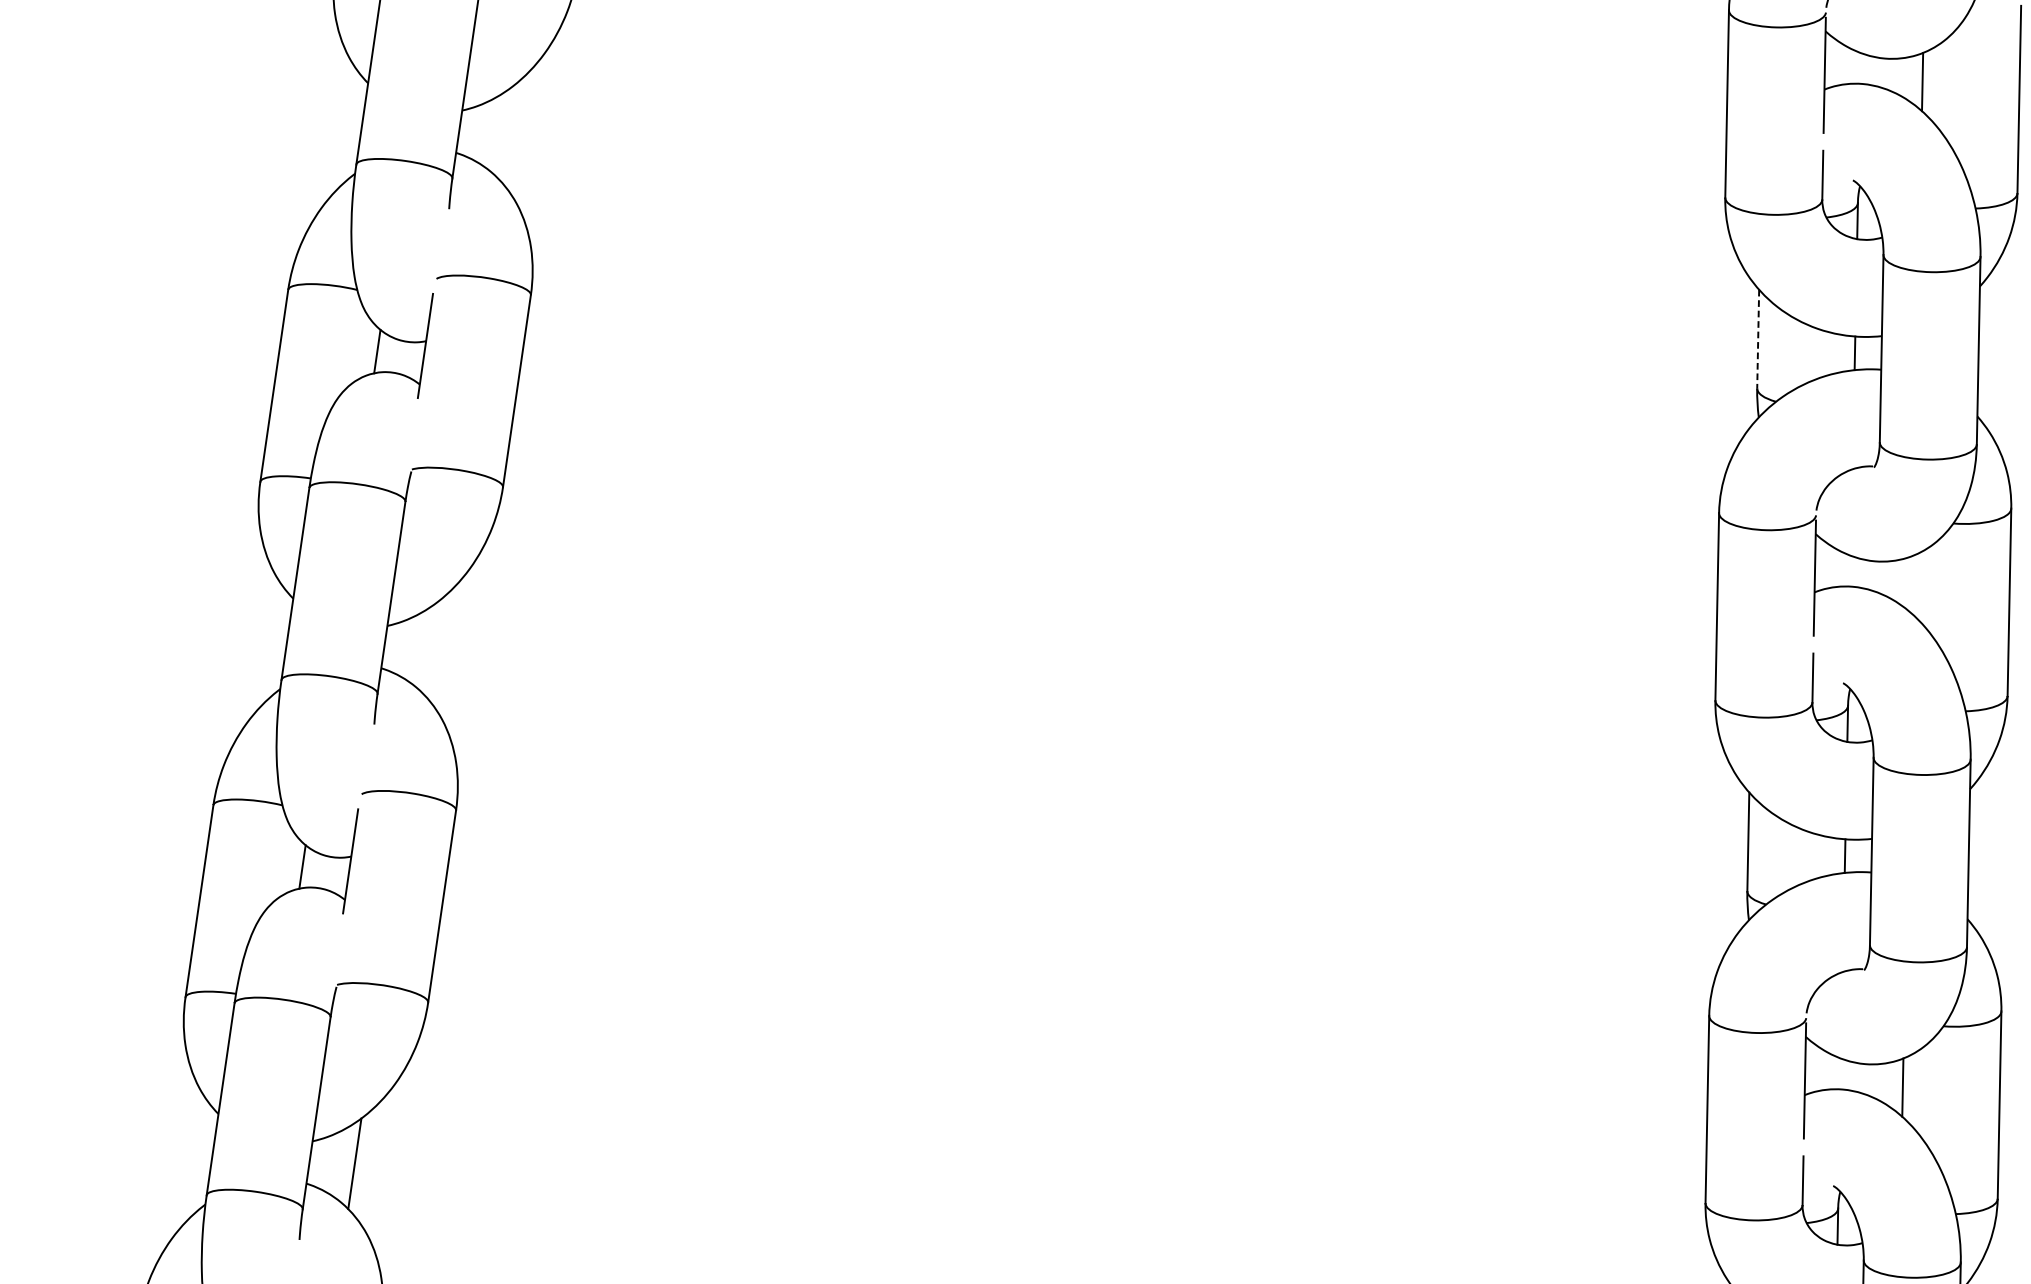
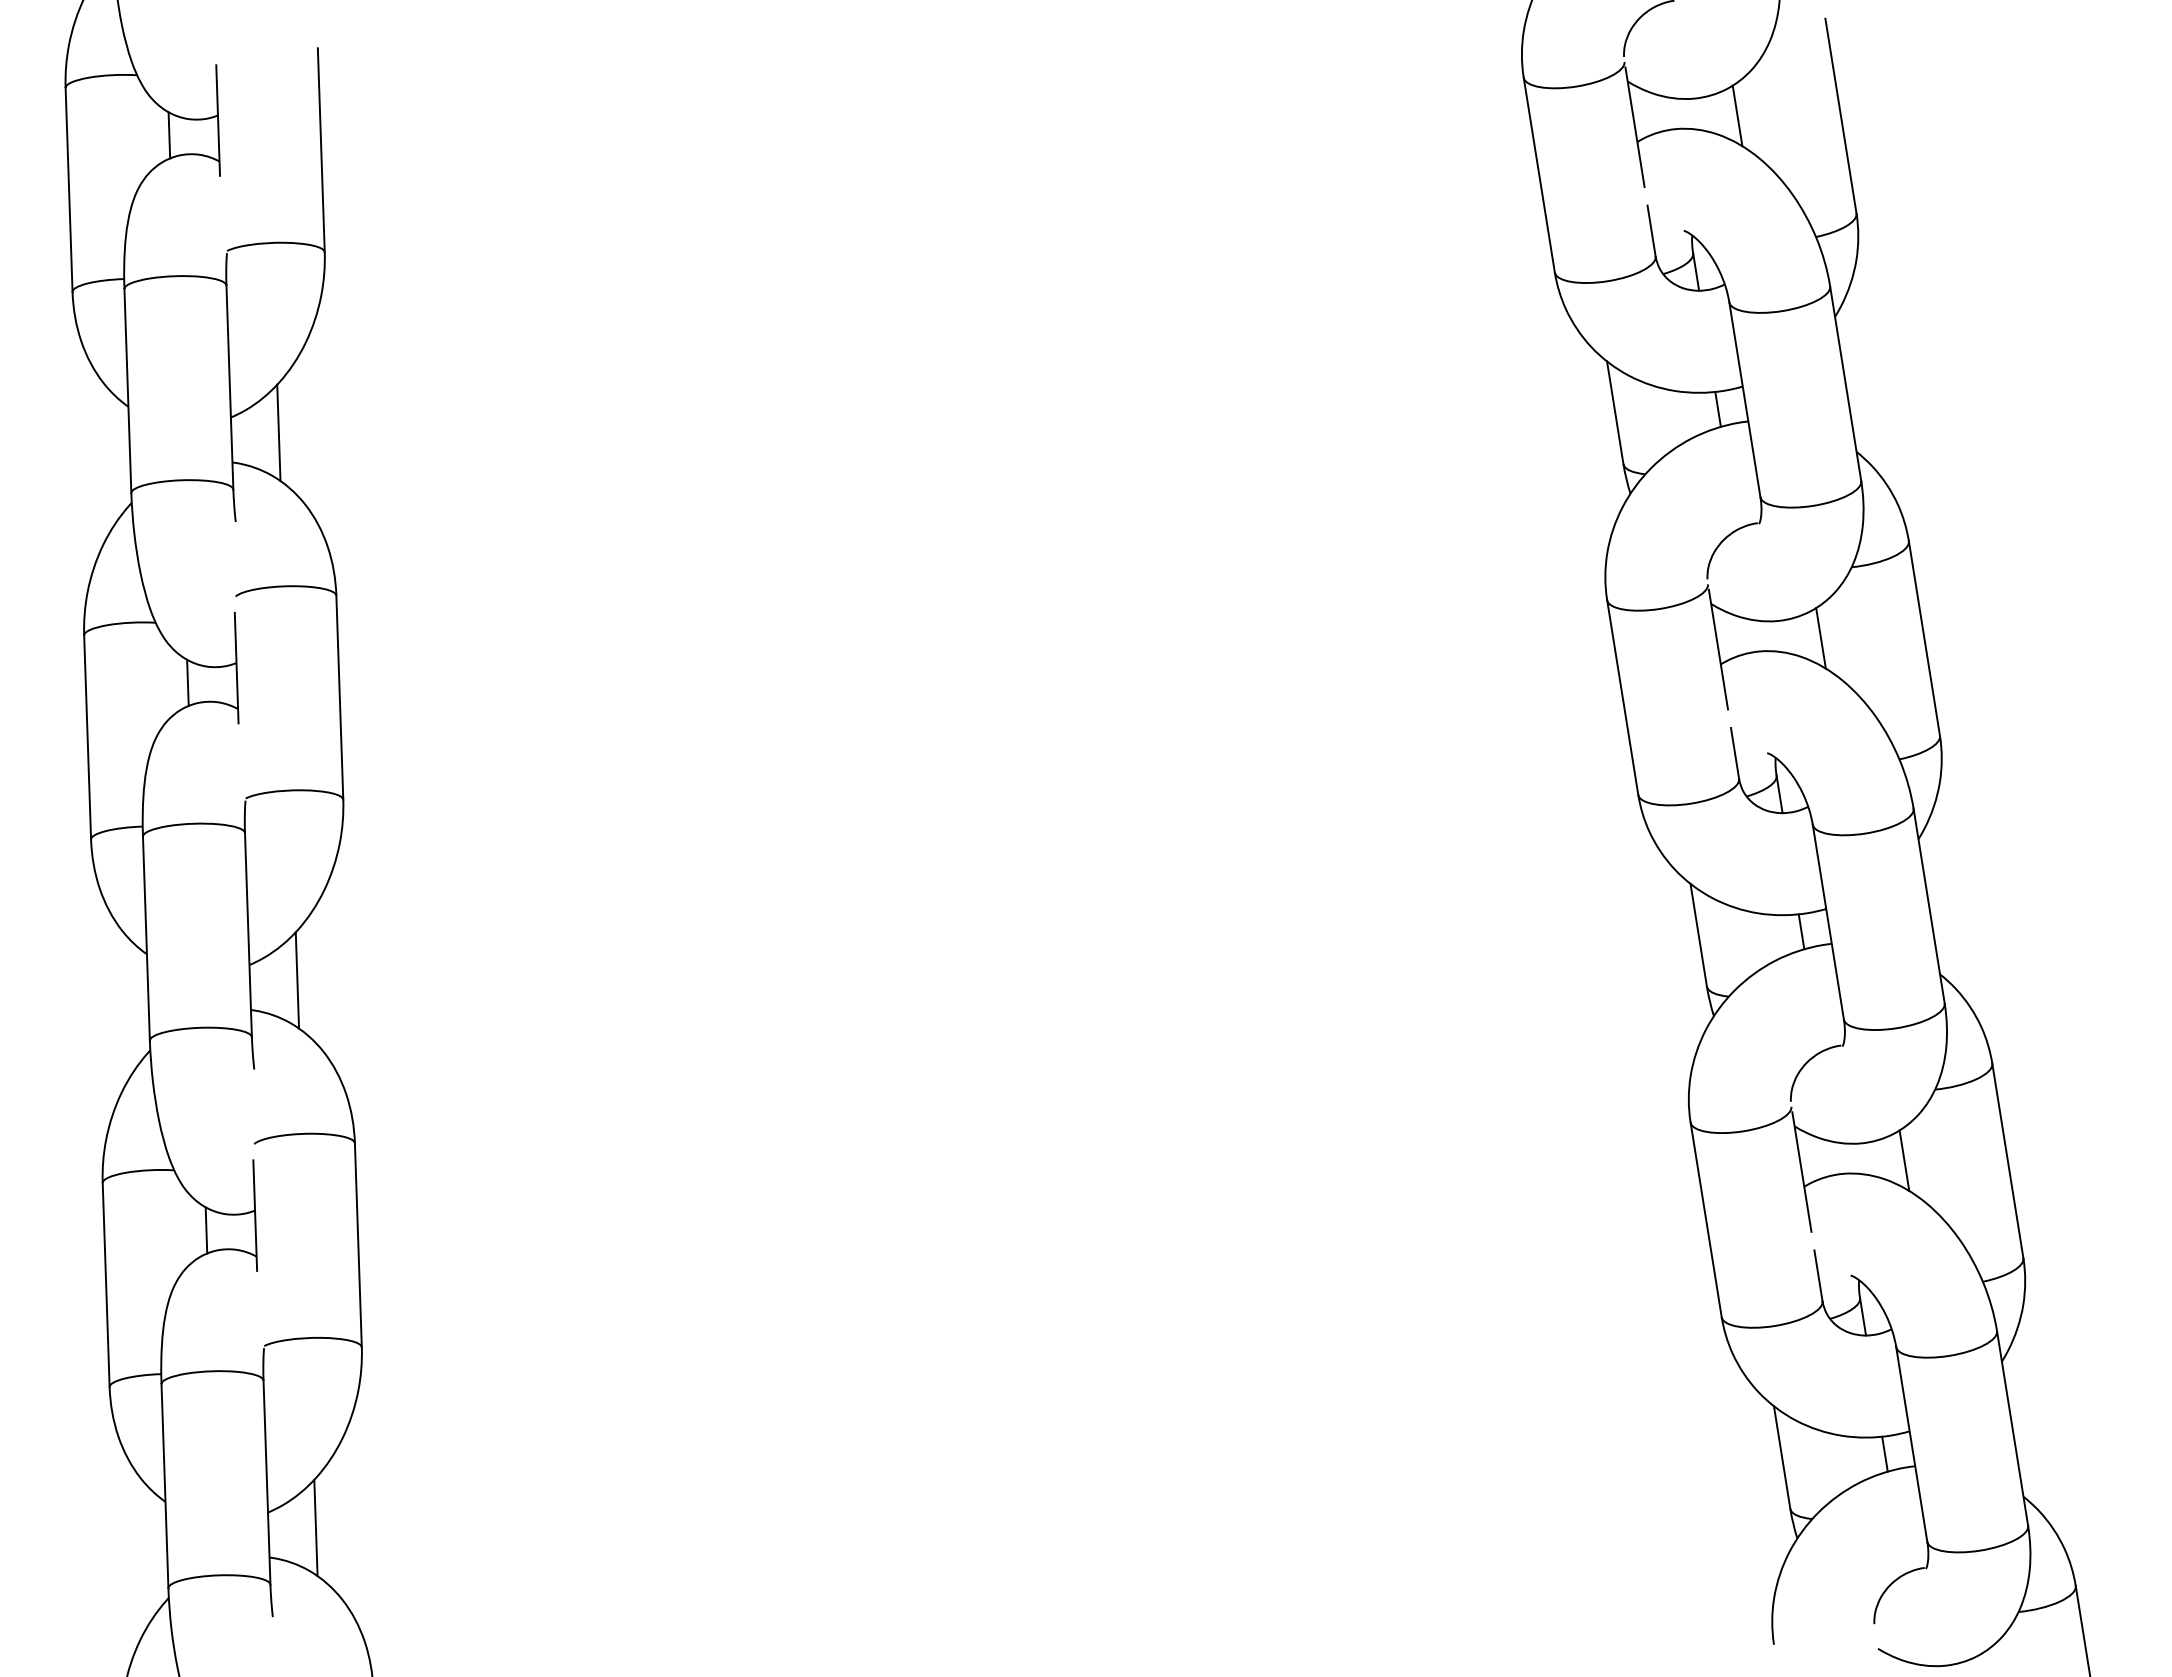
line: (504, 132) -> (278, 432), added
line: (1758, 338) -> (1615, 412), dashed -> solid
line: (1912, 584) -> (1820, 638), added
line: (429, 648) -> (297, 980), added

